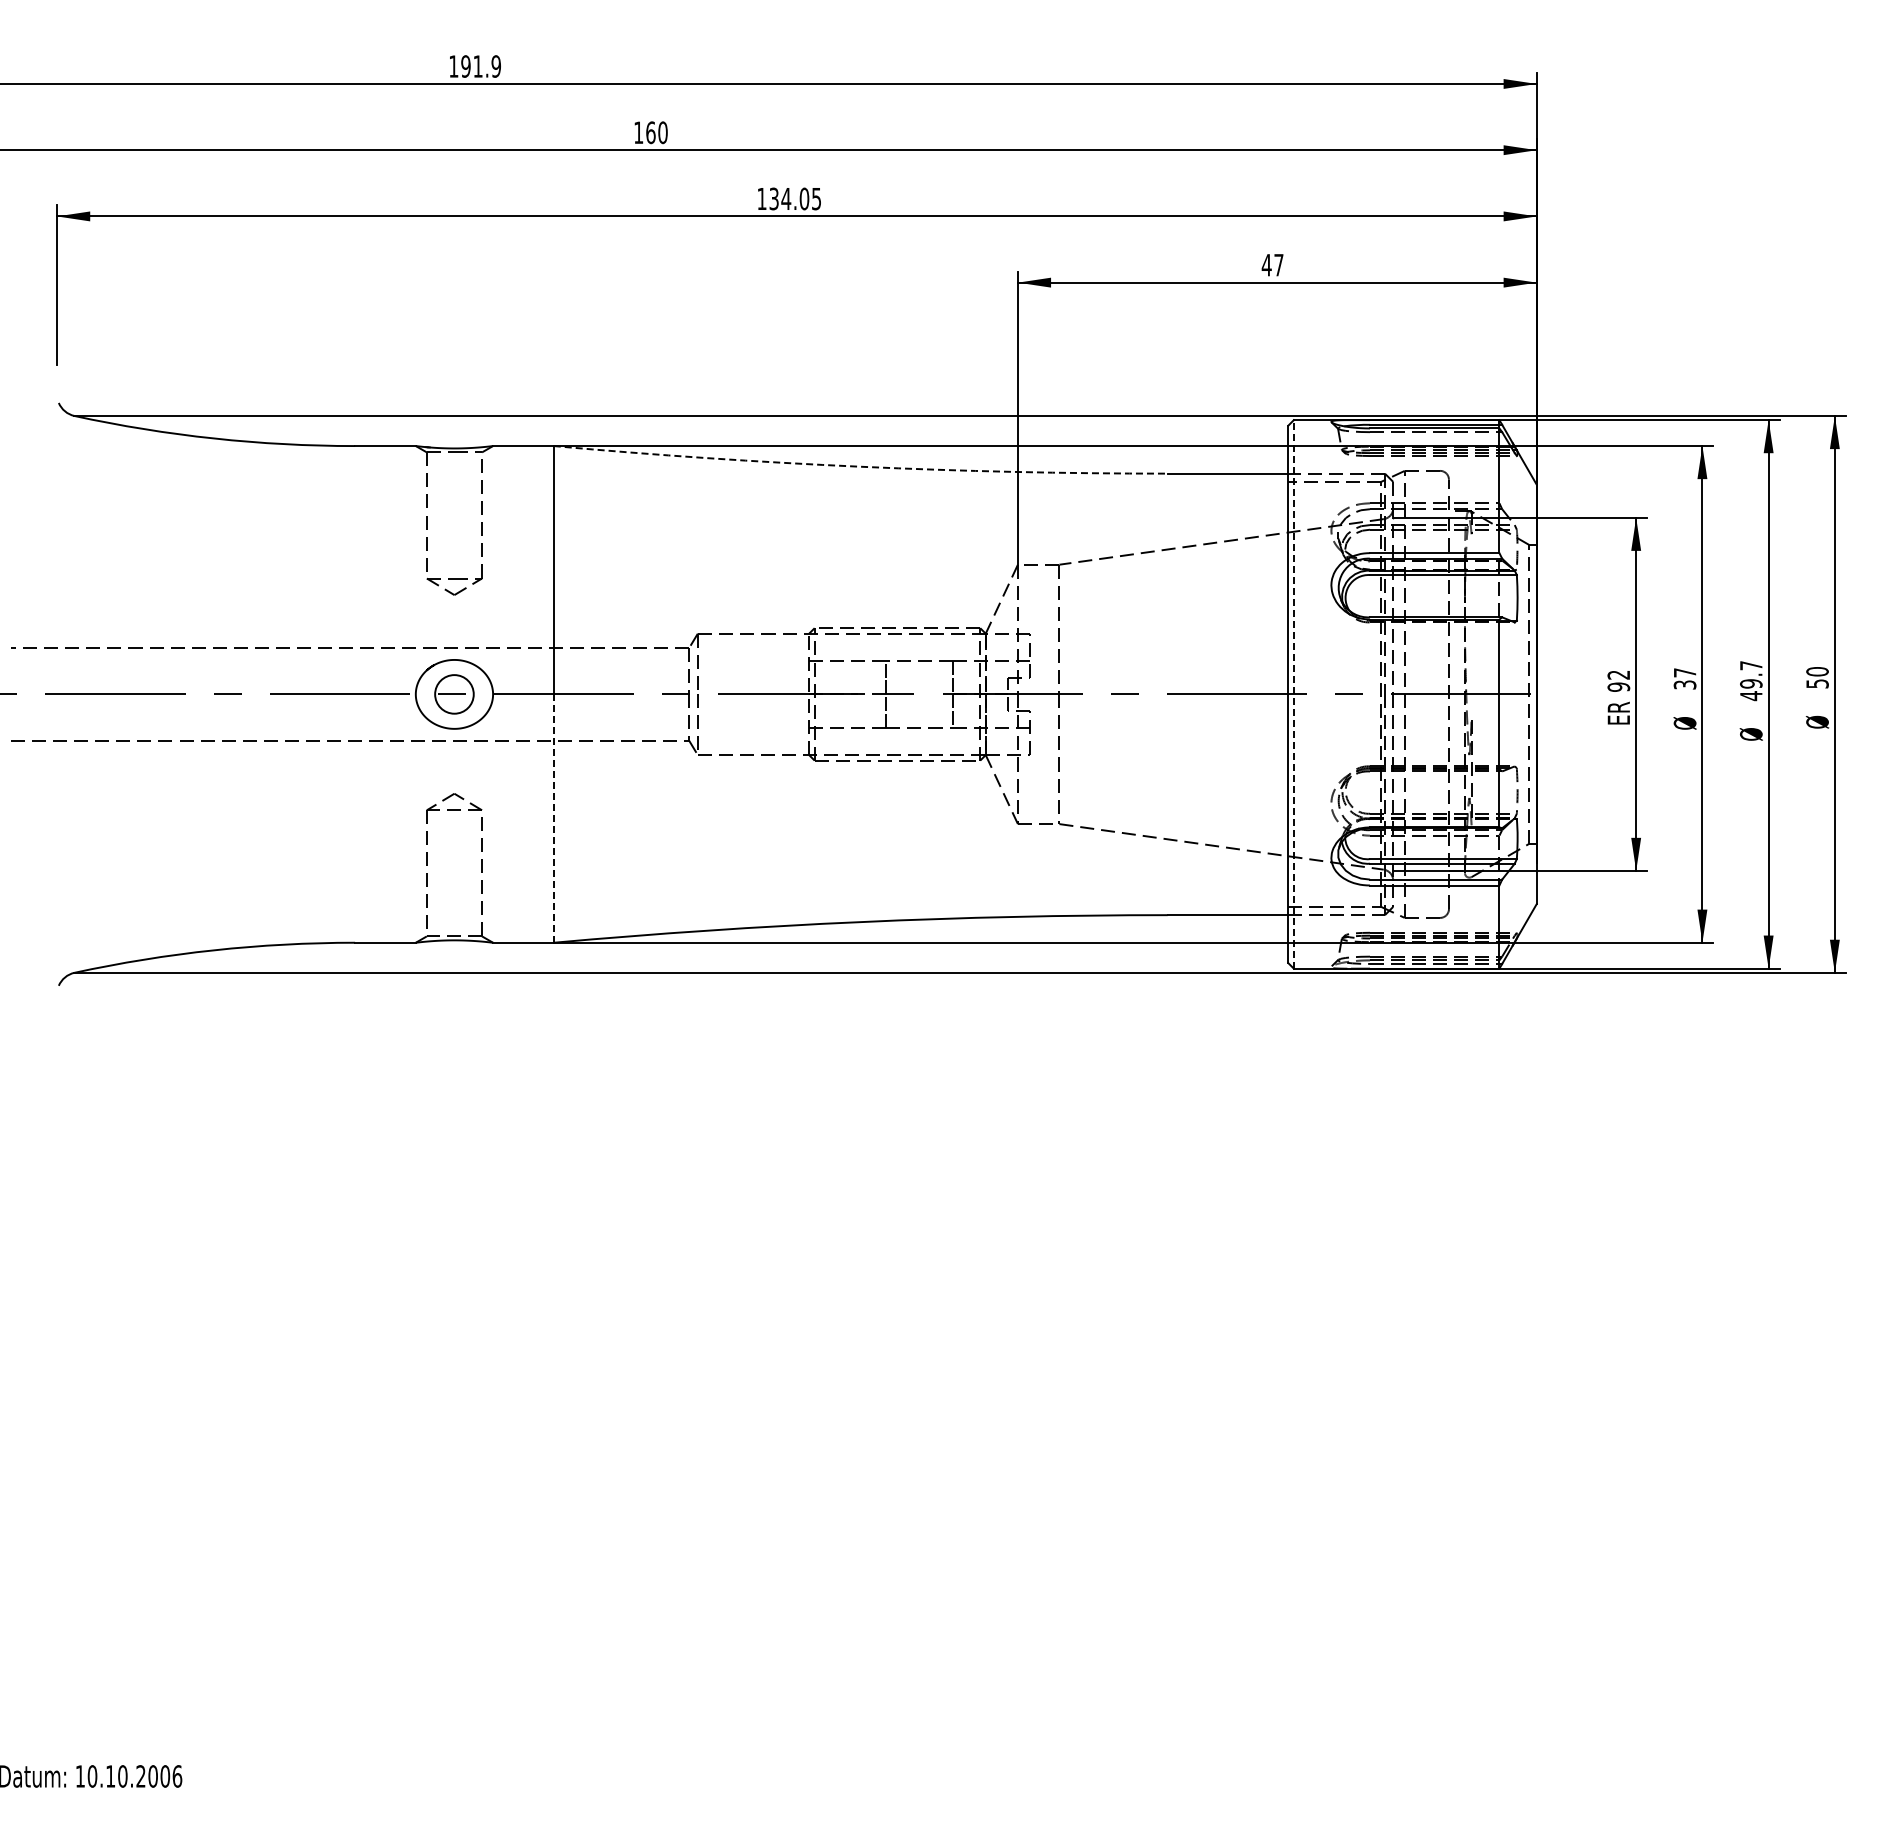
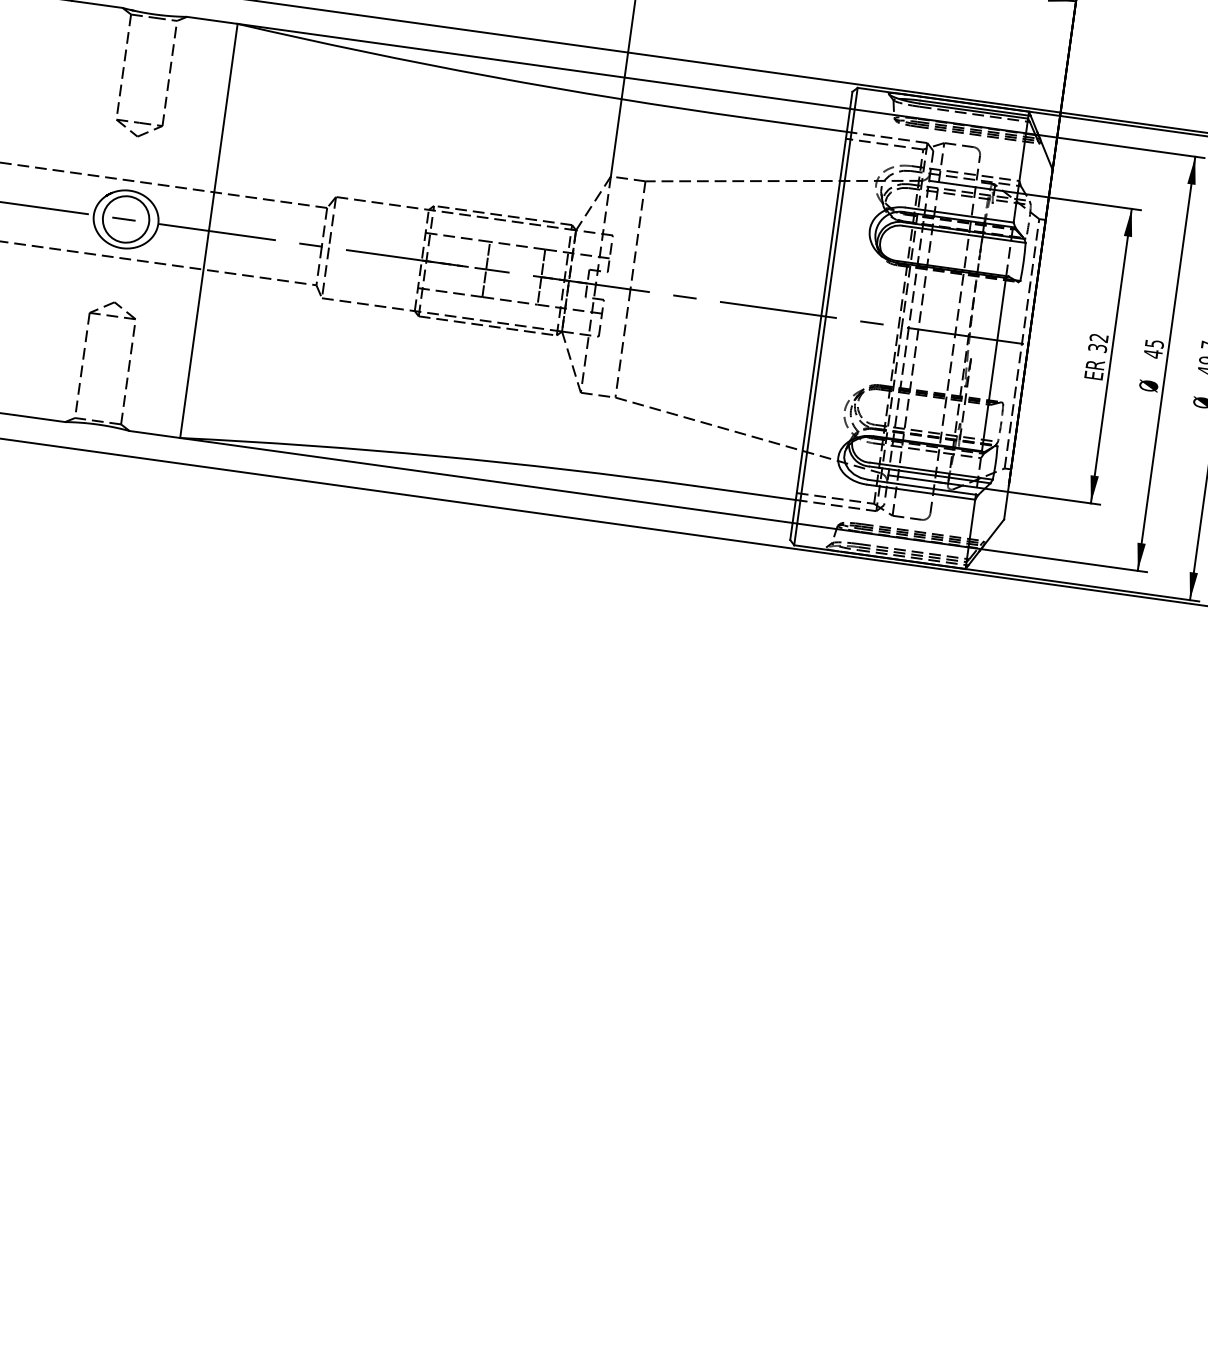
arc: (860, 466) -> (490, 76), dashed -> solid
text: (1684, 679) -> (1153, 349), 37 -> 45
text: (1618, 686) -> (1097, 347), 92 -> 32
line: (1293, 693) -> (825, 315), dashed -> solid
circle: (454, 694) -> (126, 219), size x1.43
line: (553, 819) -> (194, 335), dashed -> solid

